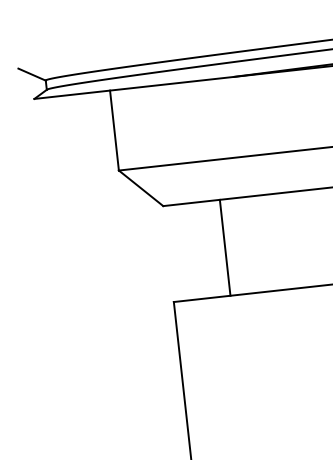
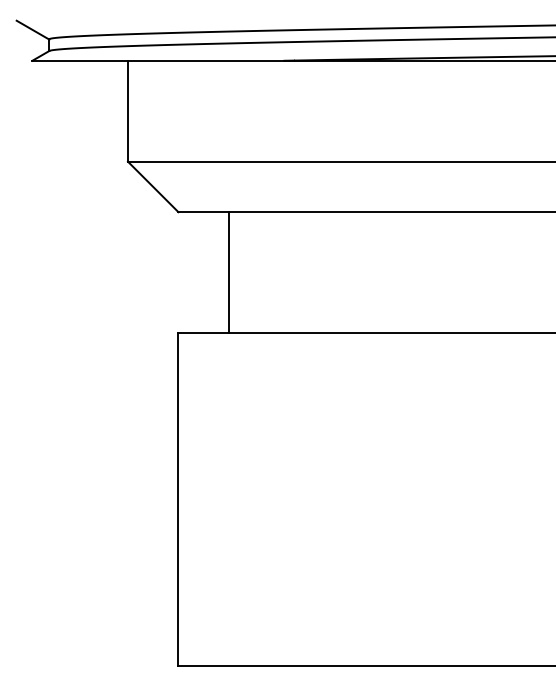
line: (224, 247) -> (228, 272), moved

